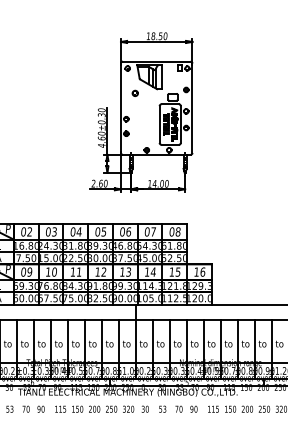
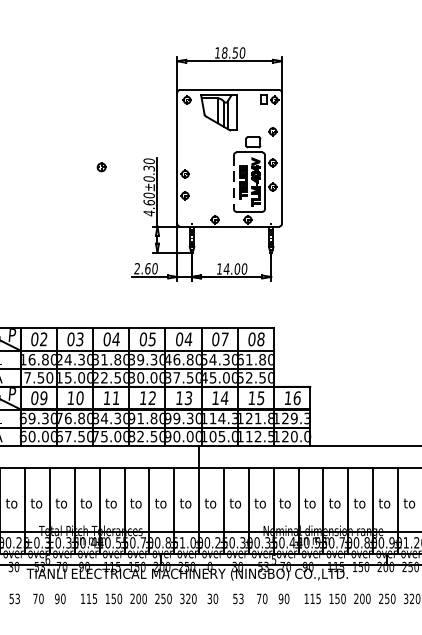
part: (134, 92) -> (100, 166), moved
line: (159, 125) -> (233, 183), solid -> dashed
text: (128, 231) -> (188, 338), 06 -> 04

